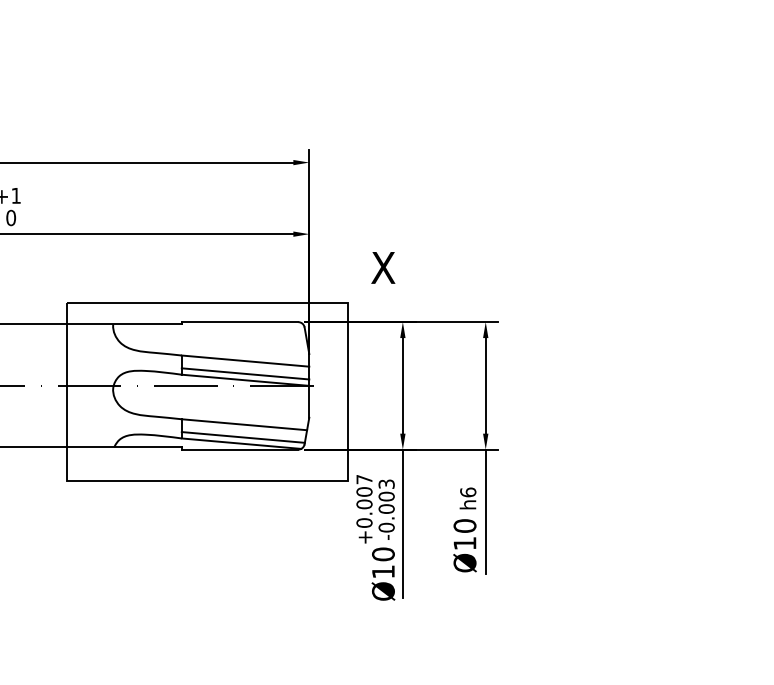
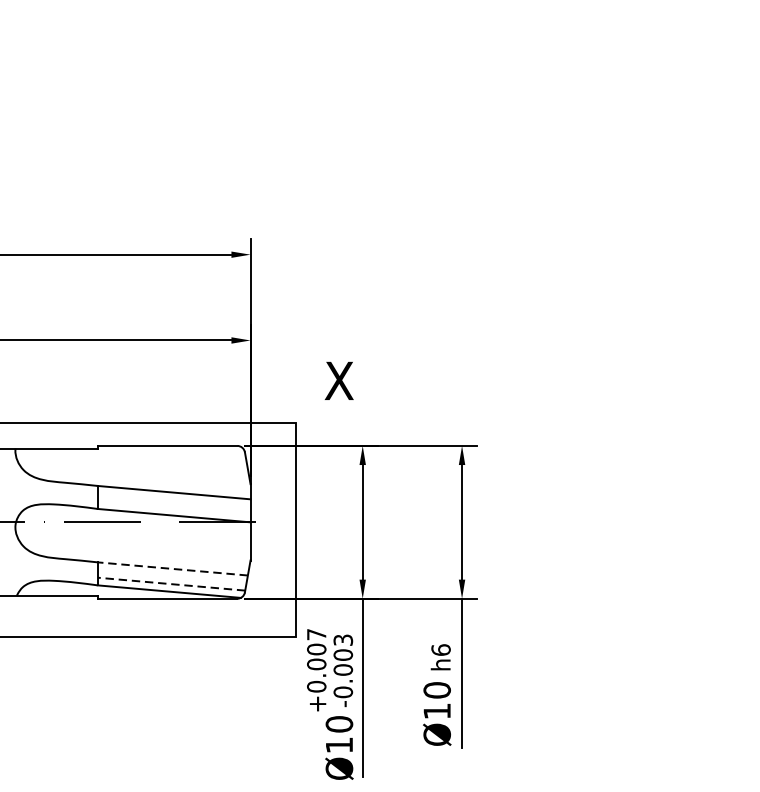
line: (245, 373) -> (174, 507), removed
line: (244, 424) -> (172, 568), solid -> dashed
line: (243, 437) -> (171, 584), solid -> dashed

